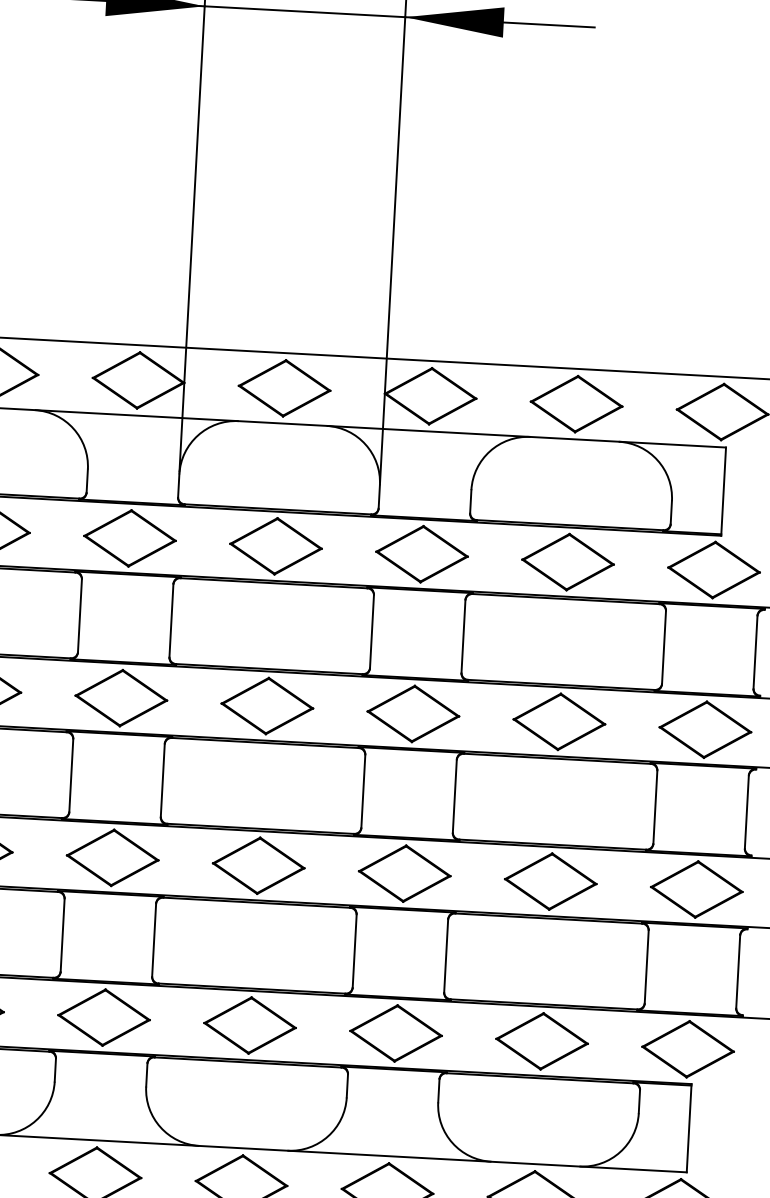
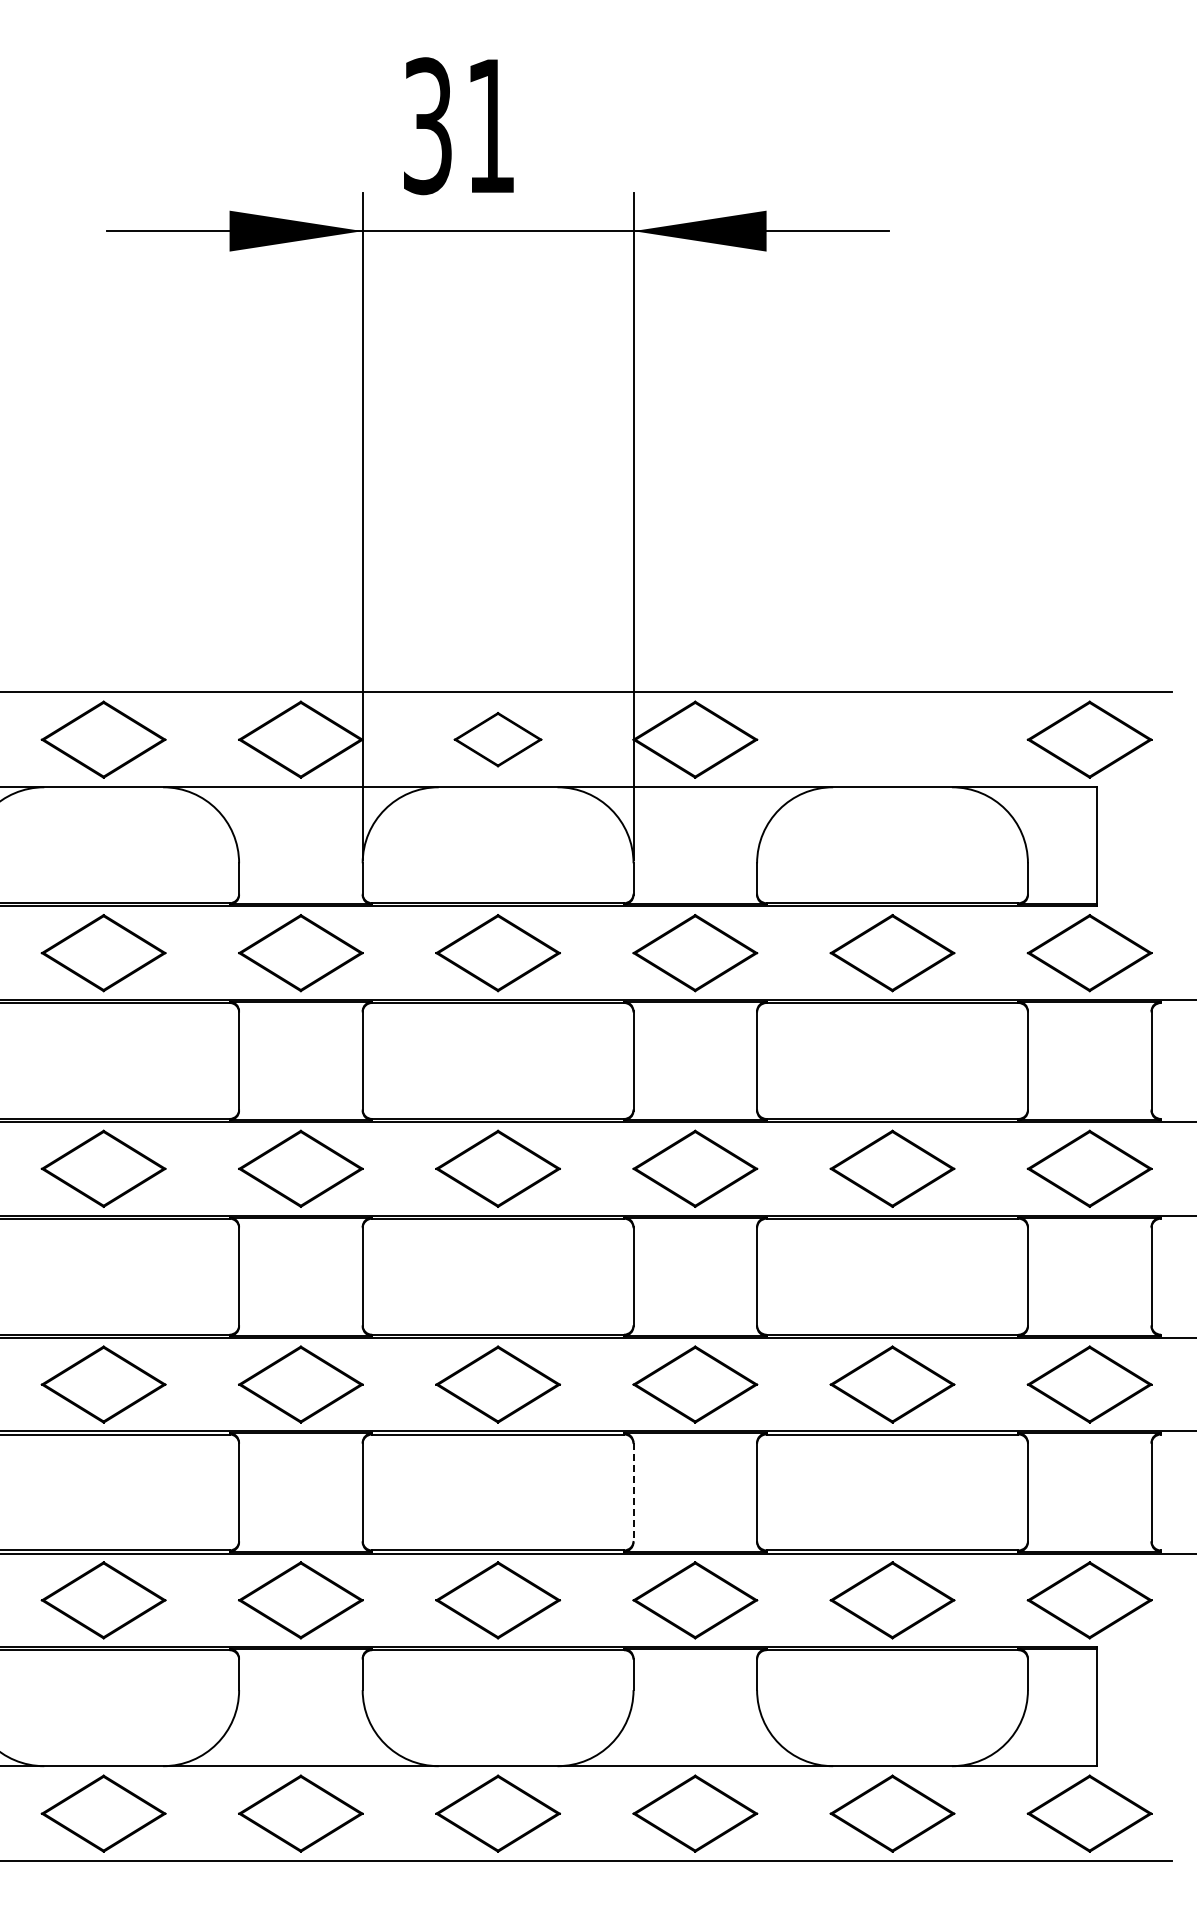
part: (284, 388) -> (497, 739), size x0.7
part: (576, 403) -> (892, 739), removed
line: (354, 951) -> (633, 1492), solid -> dashed

